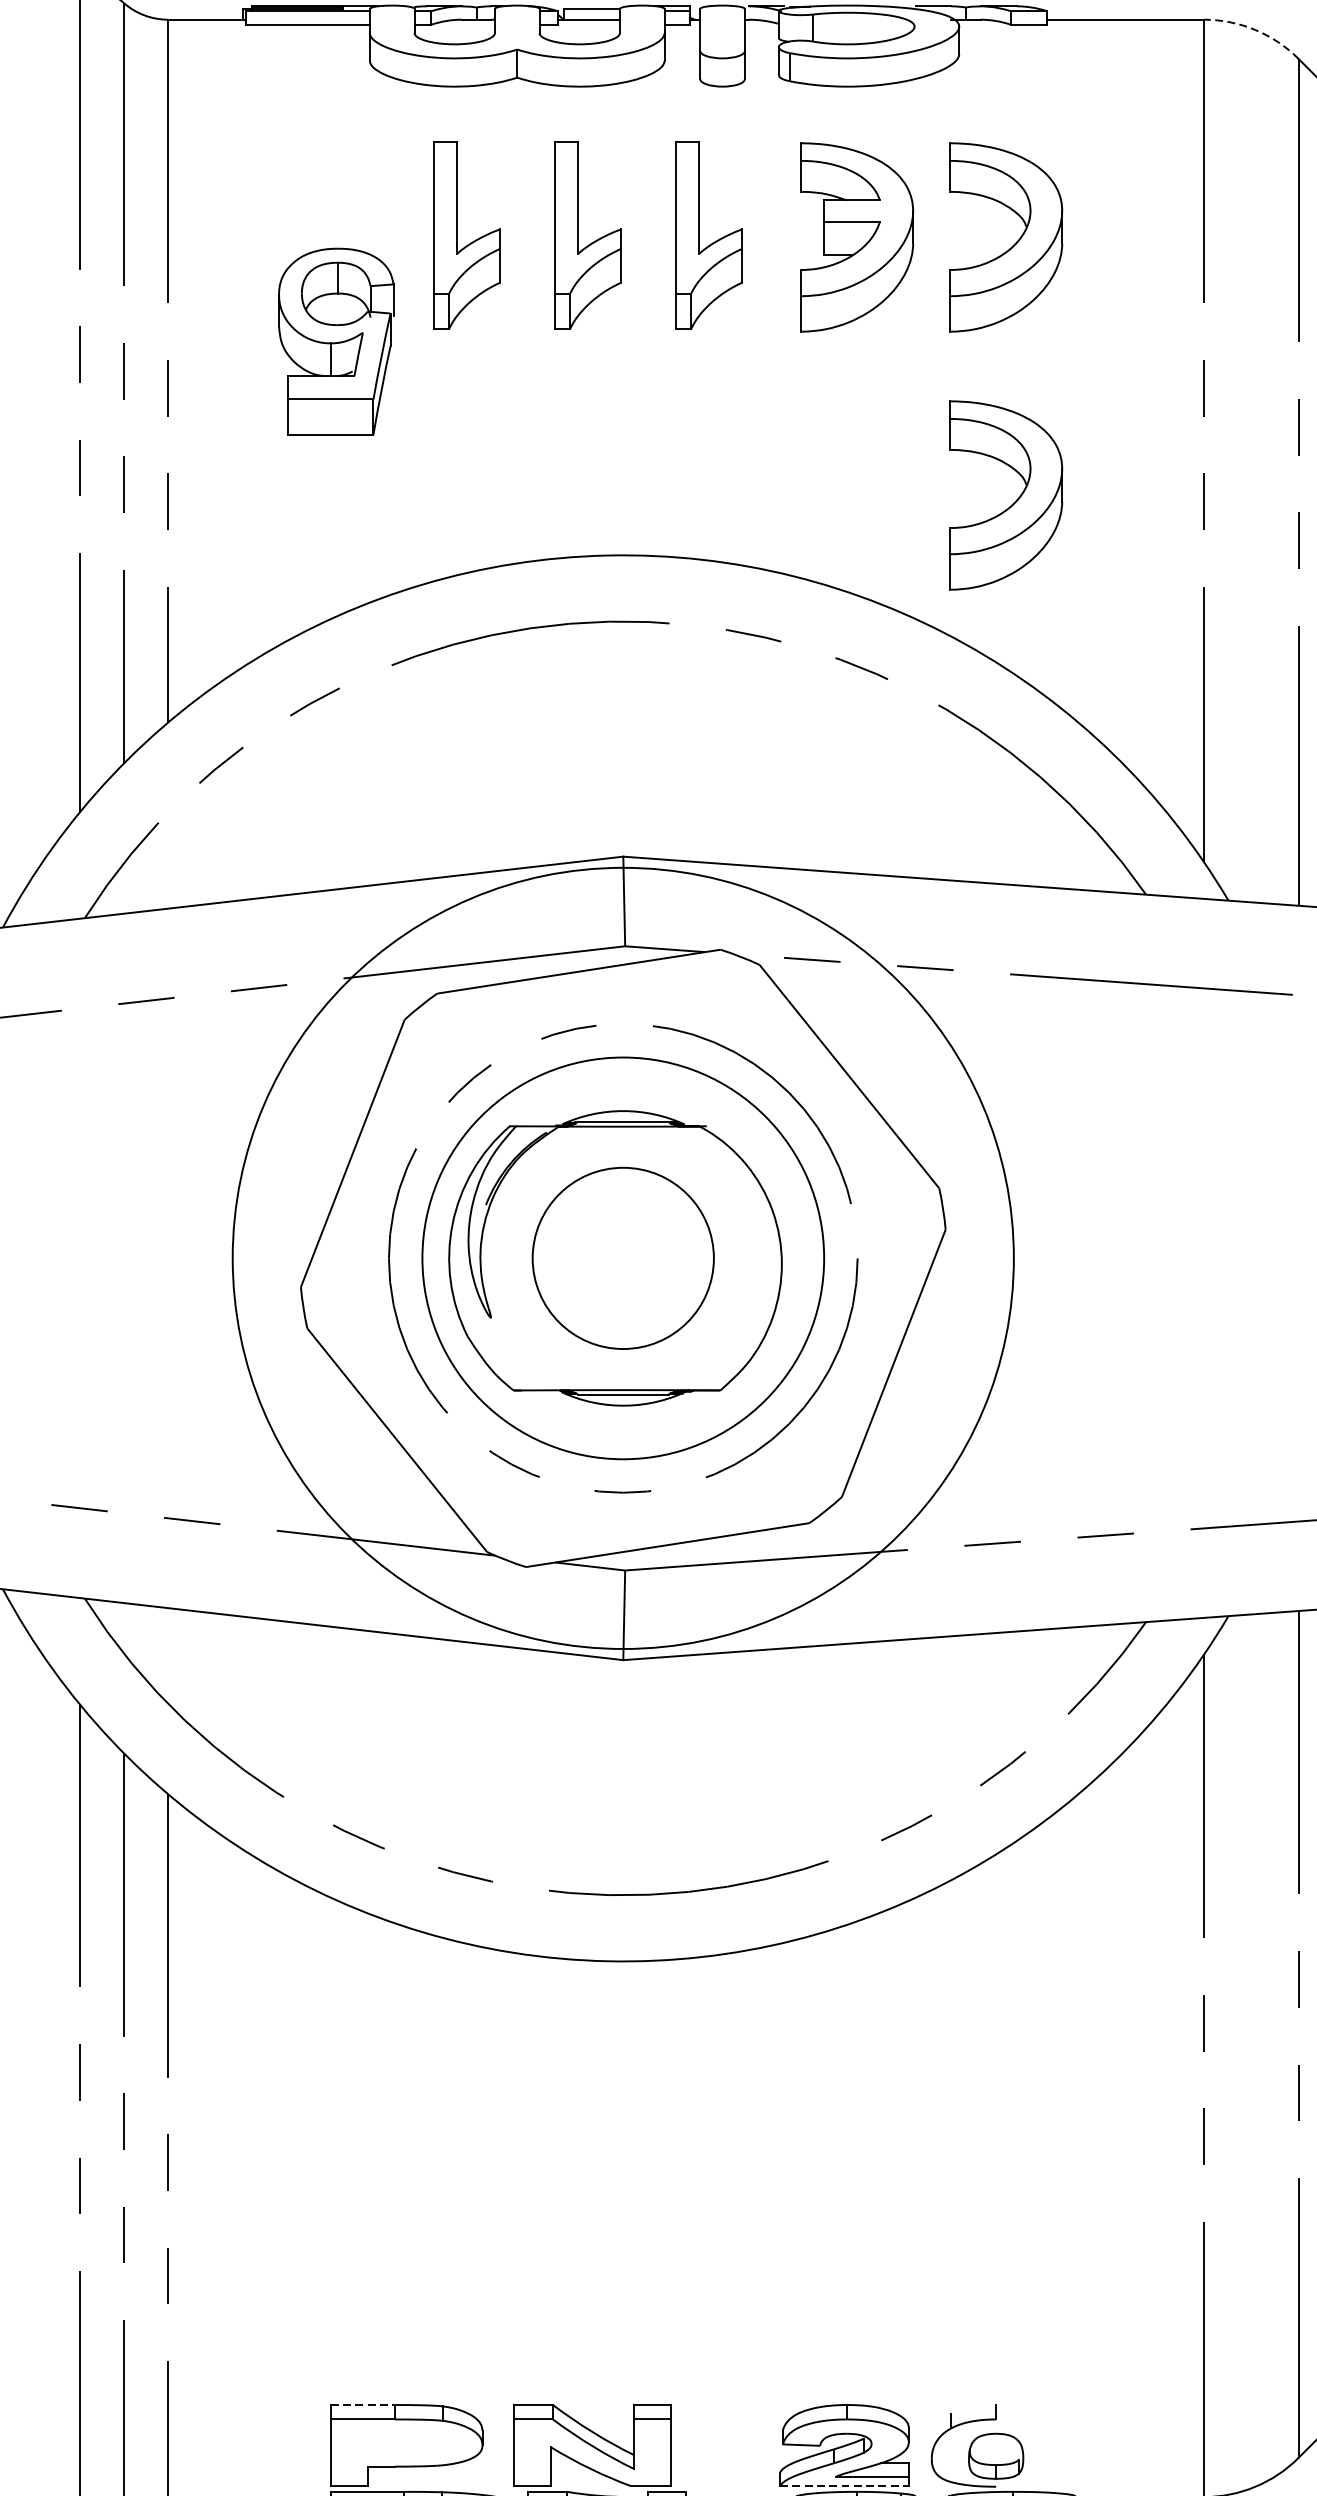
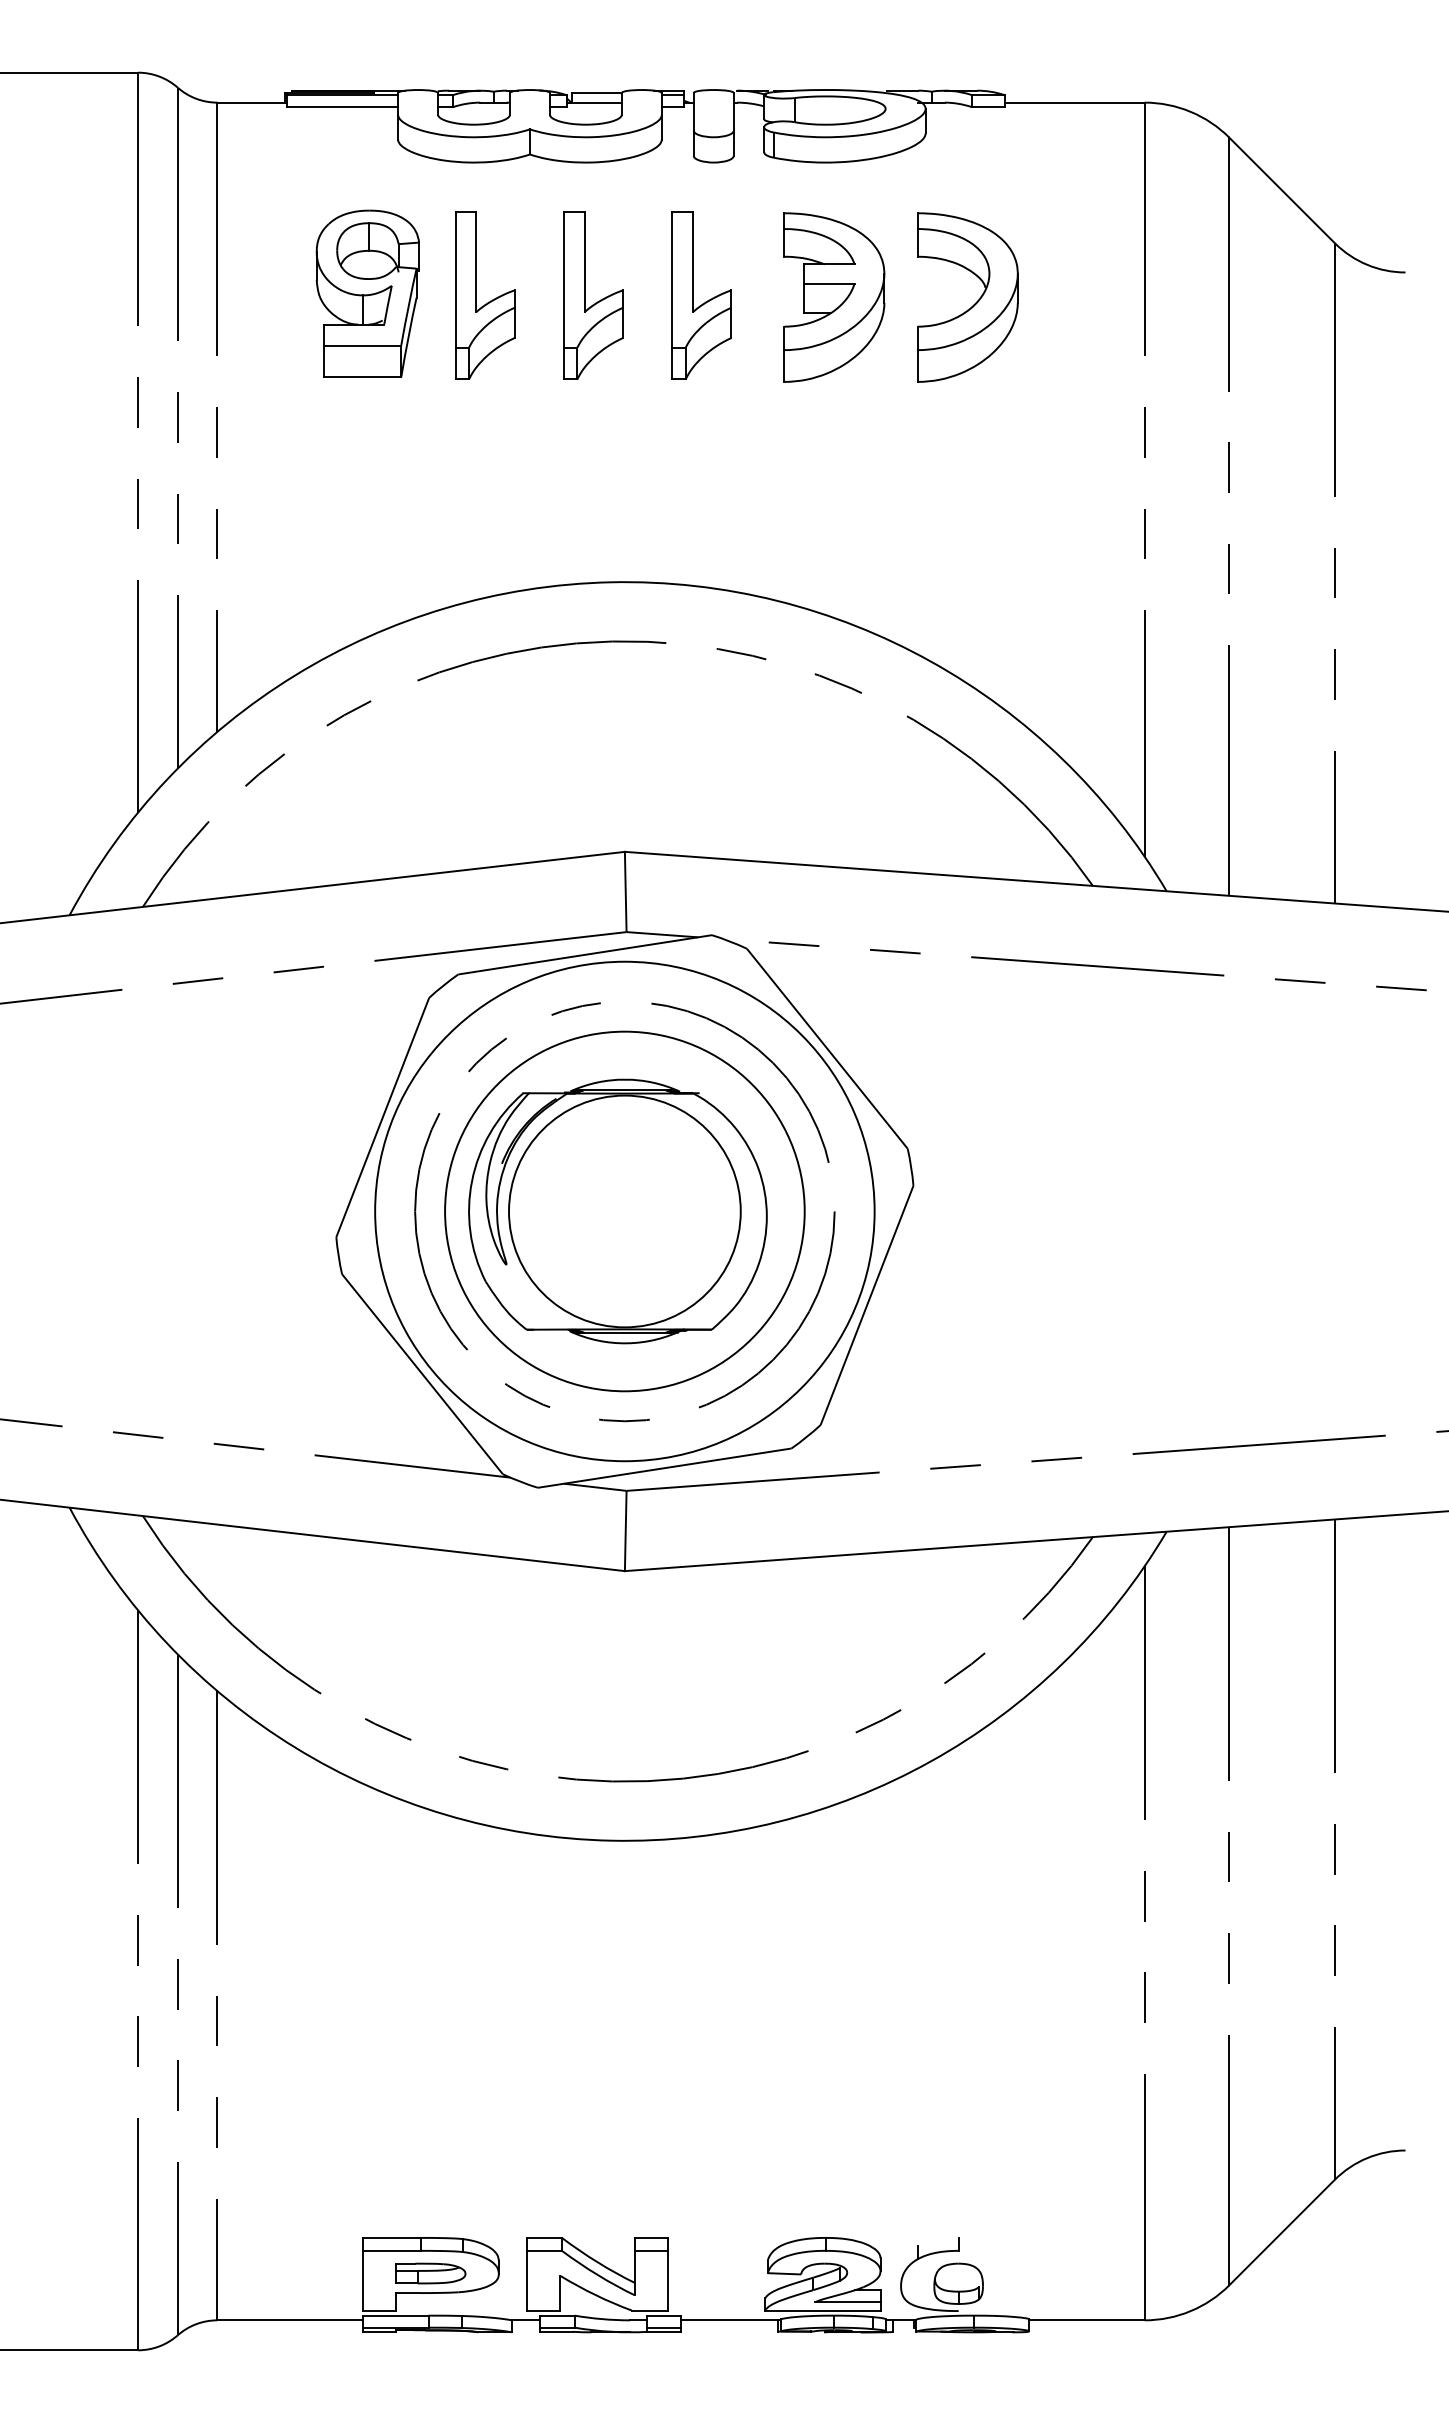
arc: (1255, 29) -> (1190, 111), dashed -> solid
part: (335, 341) -> (367, 293), moved
part: (1013, 502) -> (974, 534), removed
circle: (622, 1258) -> (624, 1211), size x0.71
circle: (622, 1258) -> (624, 1211), size x1.43
line: (362, 2404) -> (391, 2237), dashed -> solid
part: (406, 2444) -> (430, 2273), added
line: (844, 2486) -> (822, 2310), dashed -> solid

